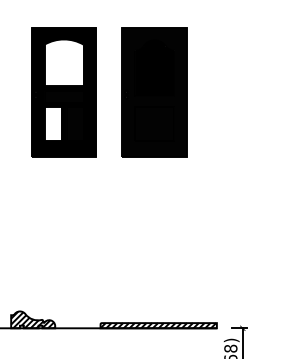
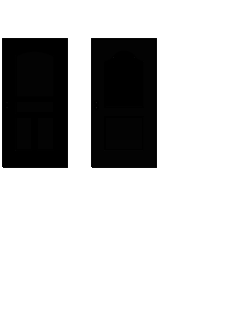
fill: (63, 62) -> (34, 73), added
fill: (52, 123) -> (23, 133), added

